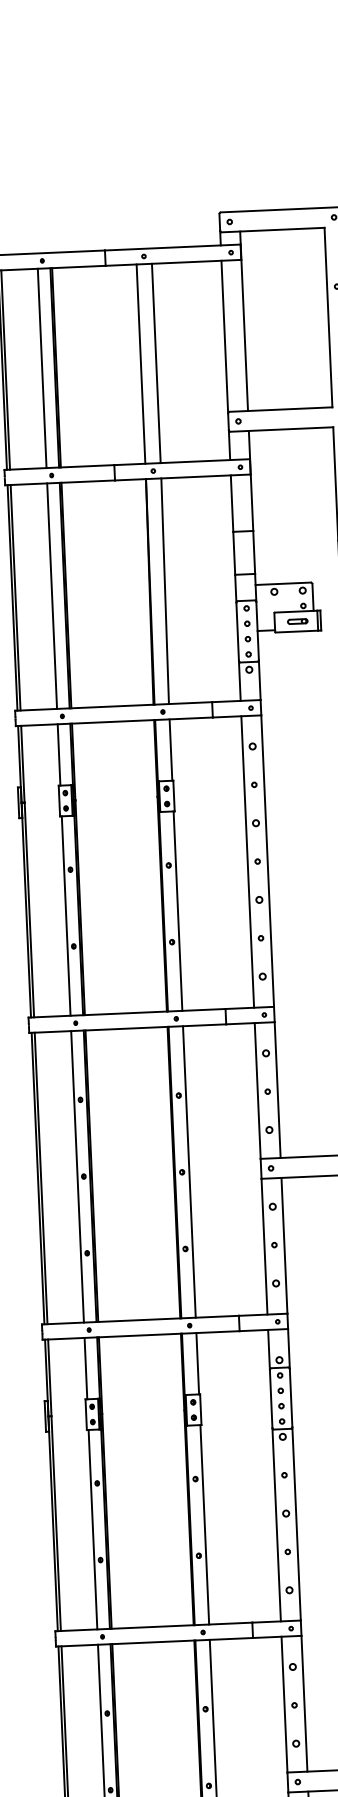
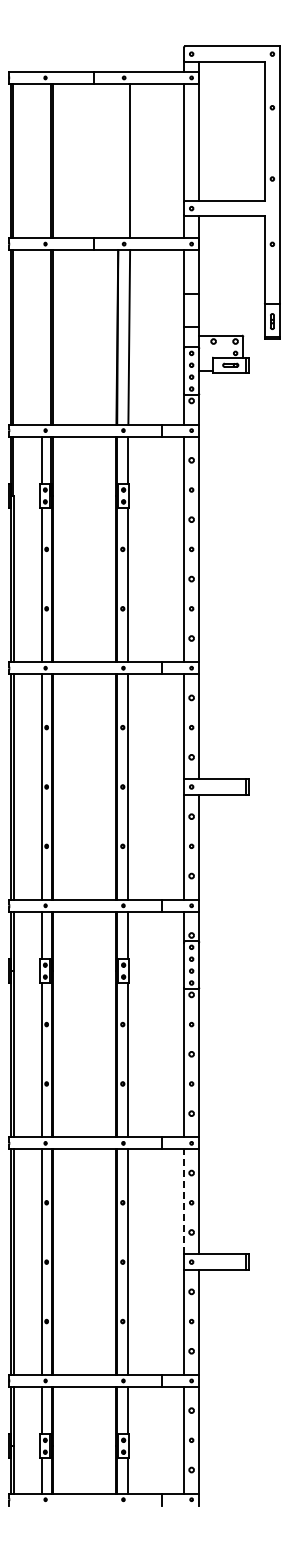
line: (141, 363) -> (118, 160), removed
line: (41, 367) -> (41, 160), removed
line: (51, 596) -> (41, 337), removed
line: (283, 1704) -> (183, 1201), solid -> dashed

